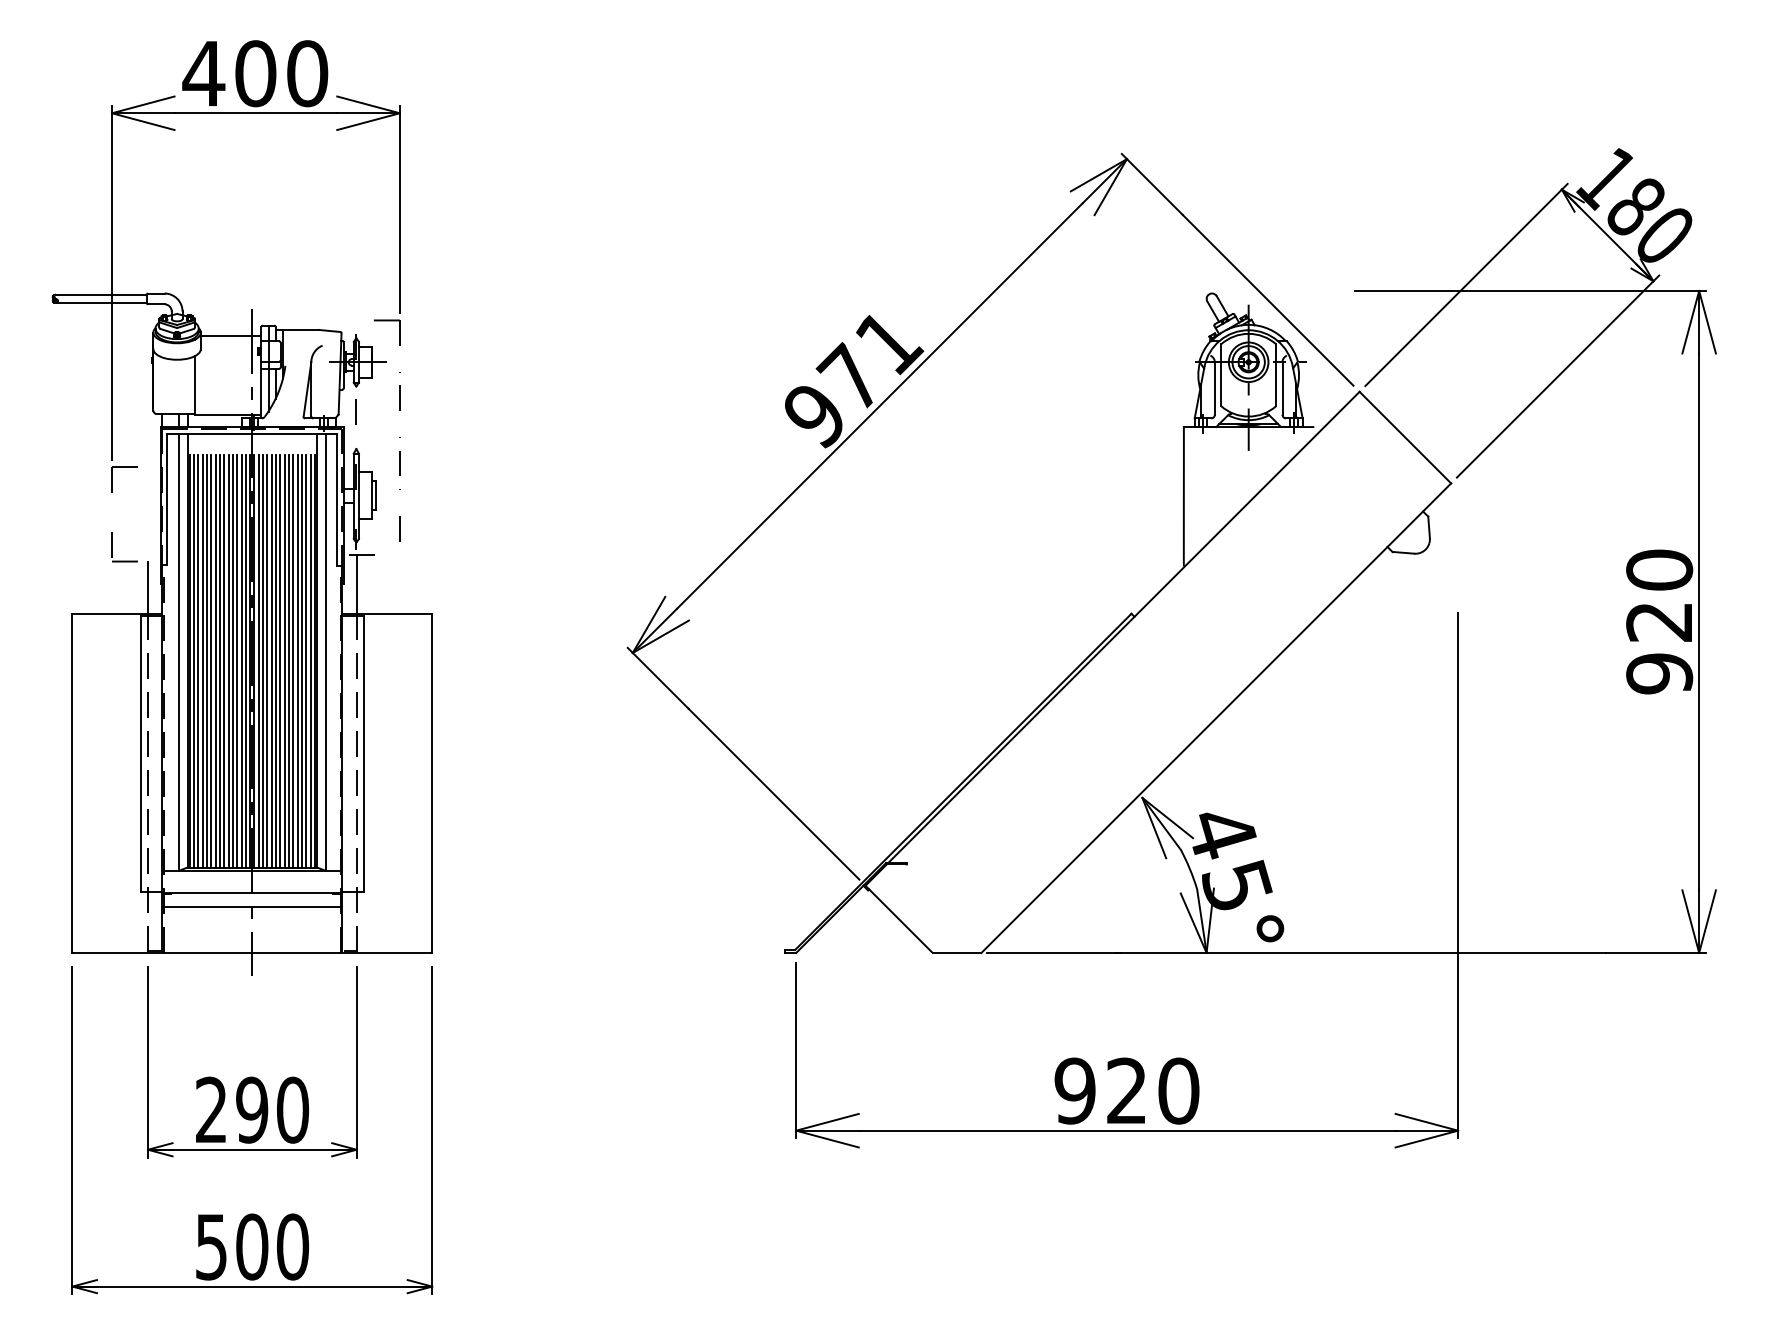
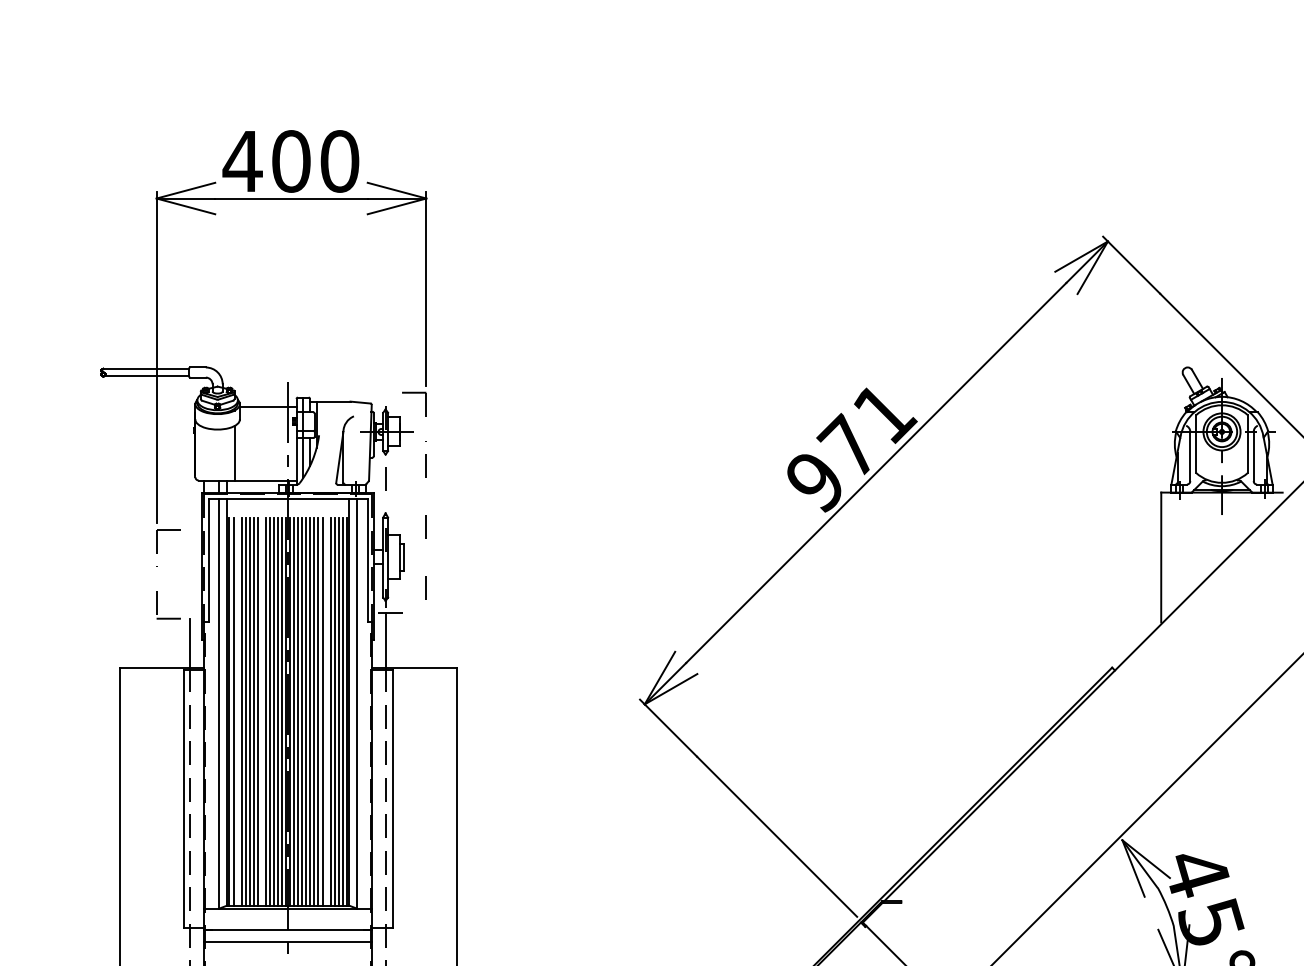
line: (198, 660) -> (237, 711), removed
line: (224, 660) -> (262, 711), removed
line: (293, 660) -> (326, 711), removed

